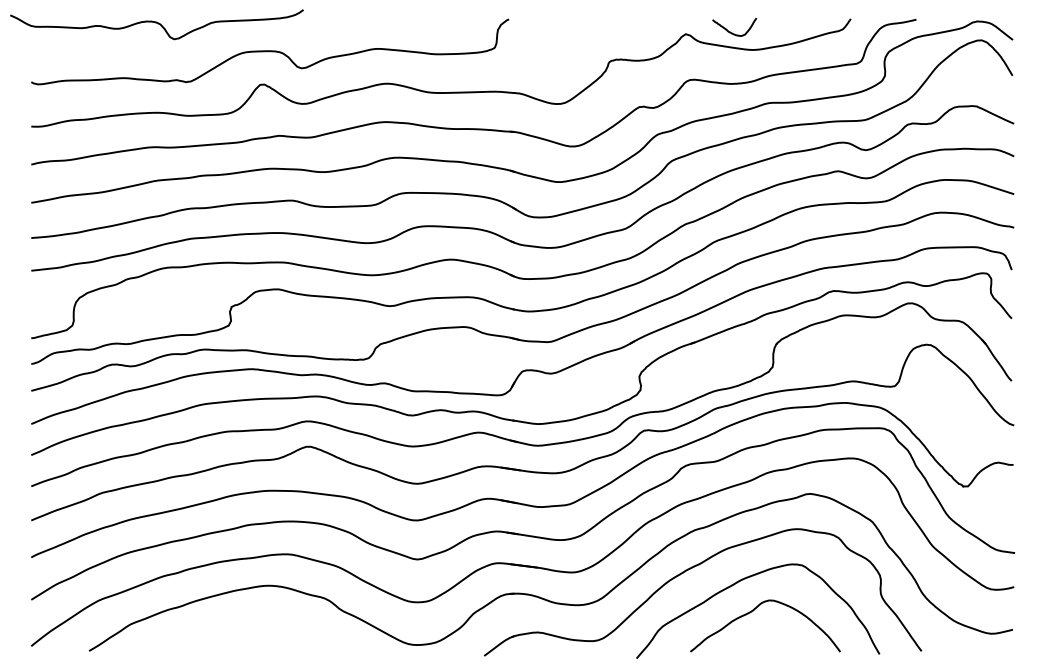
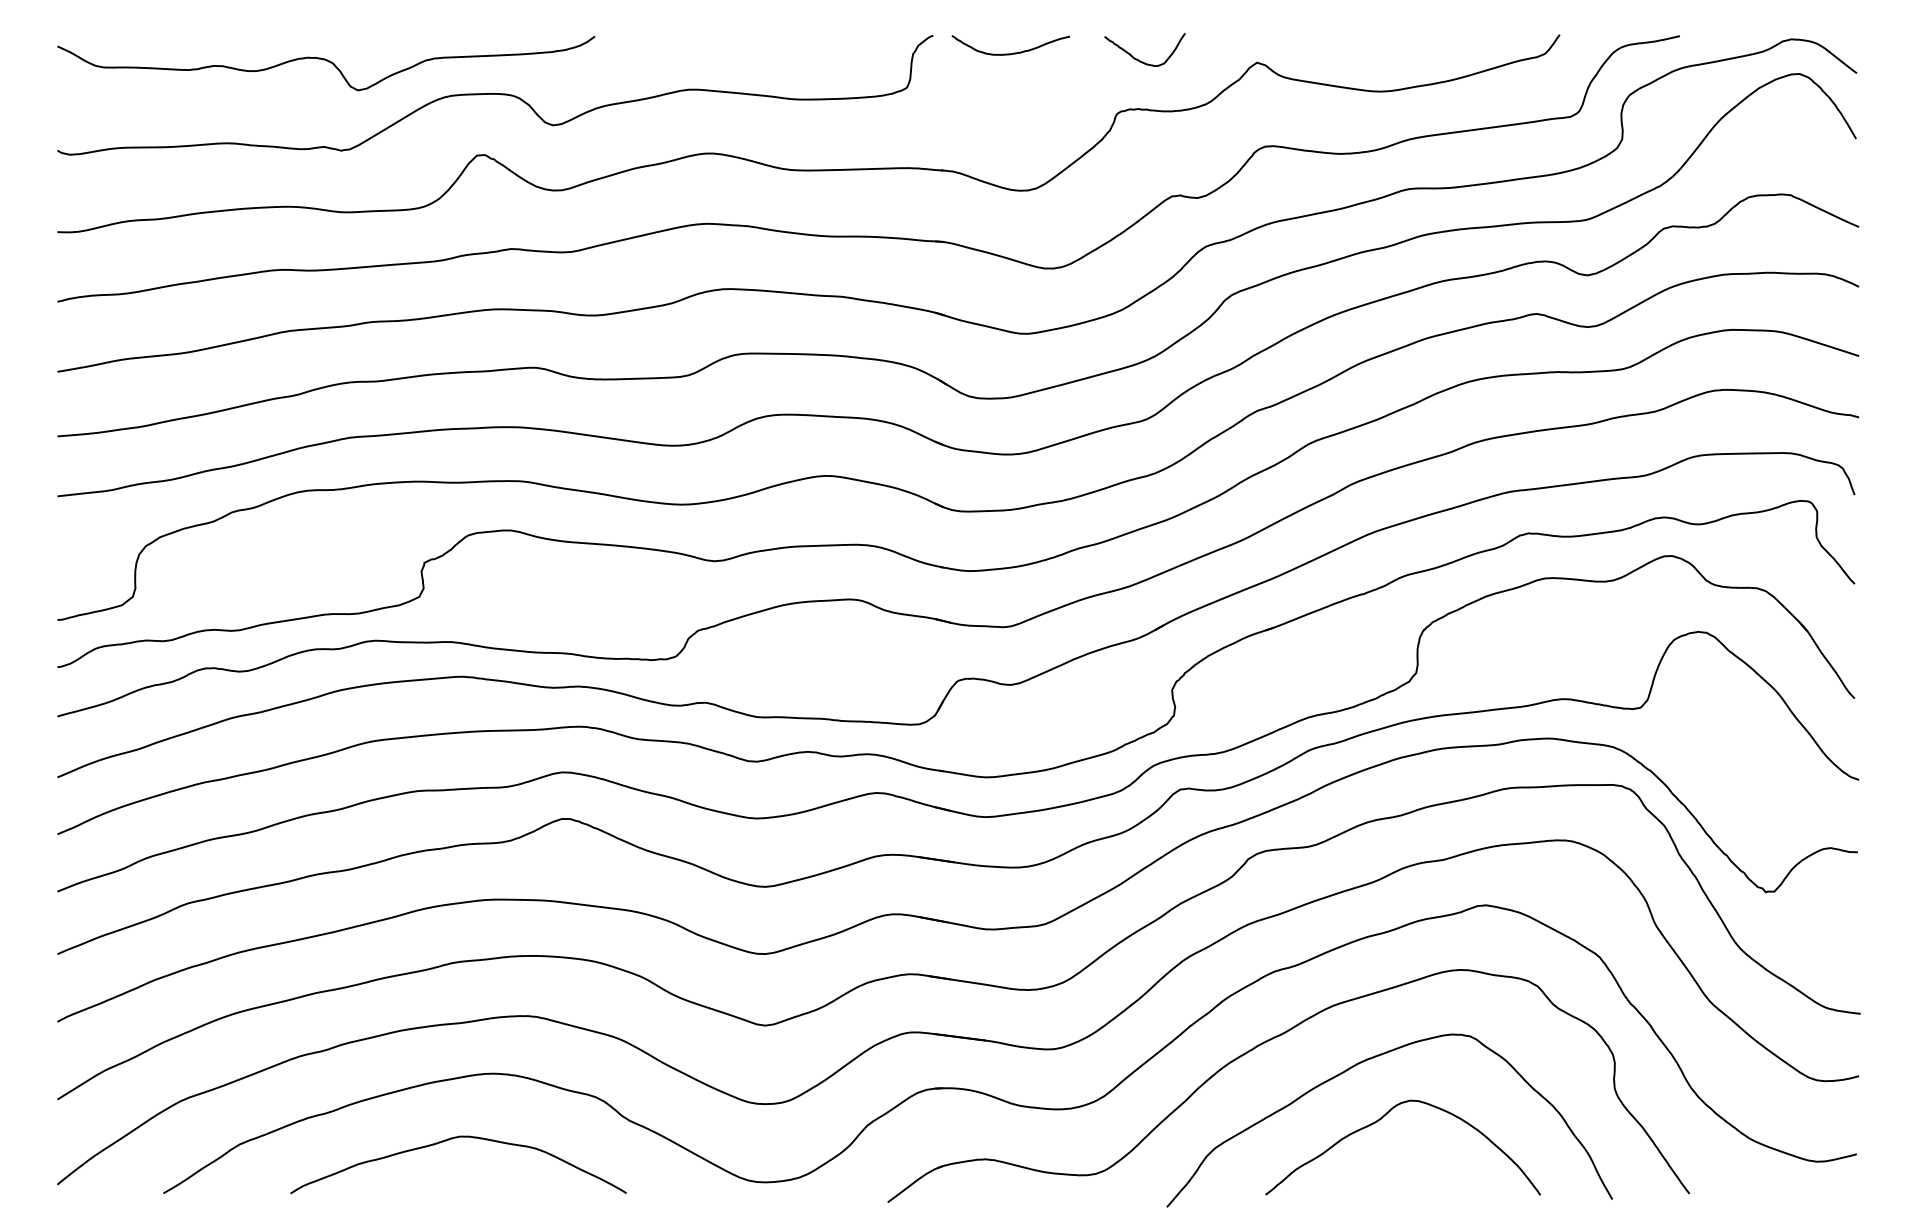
curve: (156, 23) -> (325, 61), moved
curve: (551, 28) -> (1010, 52), added
curve: (732, 32) -> (1141, 59), moved
curve: (245, 622) -> (450, 1141), added

